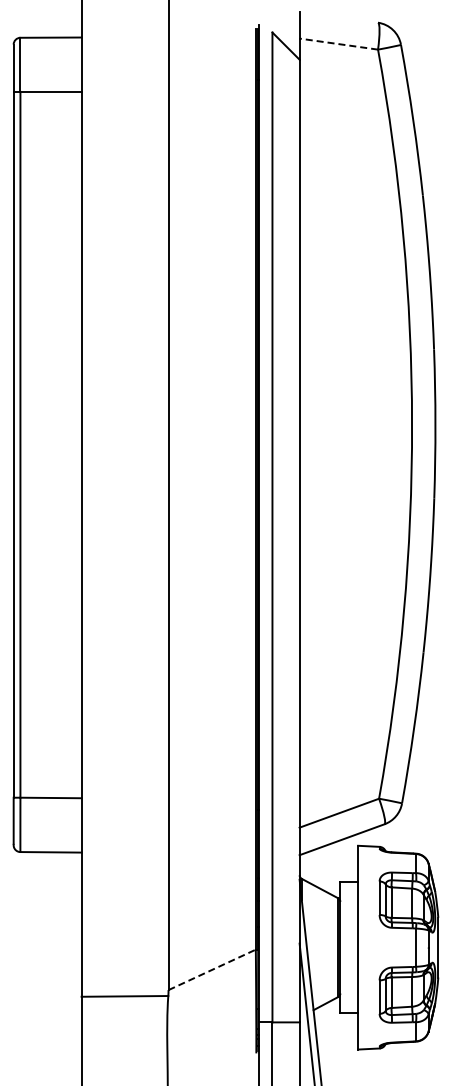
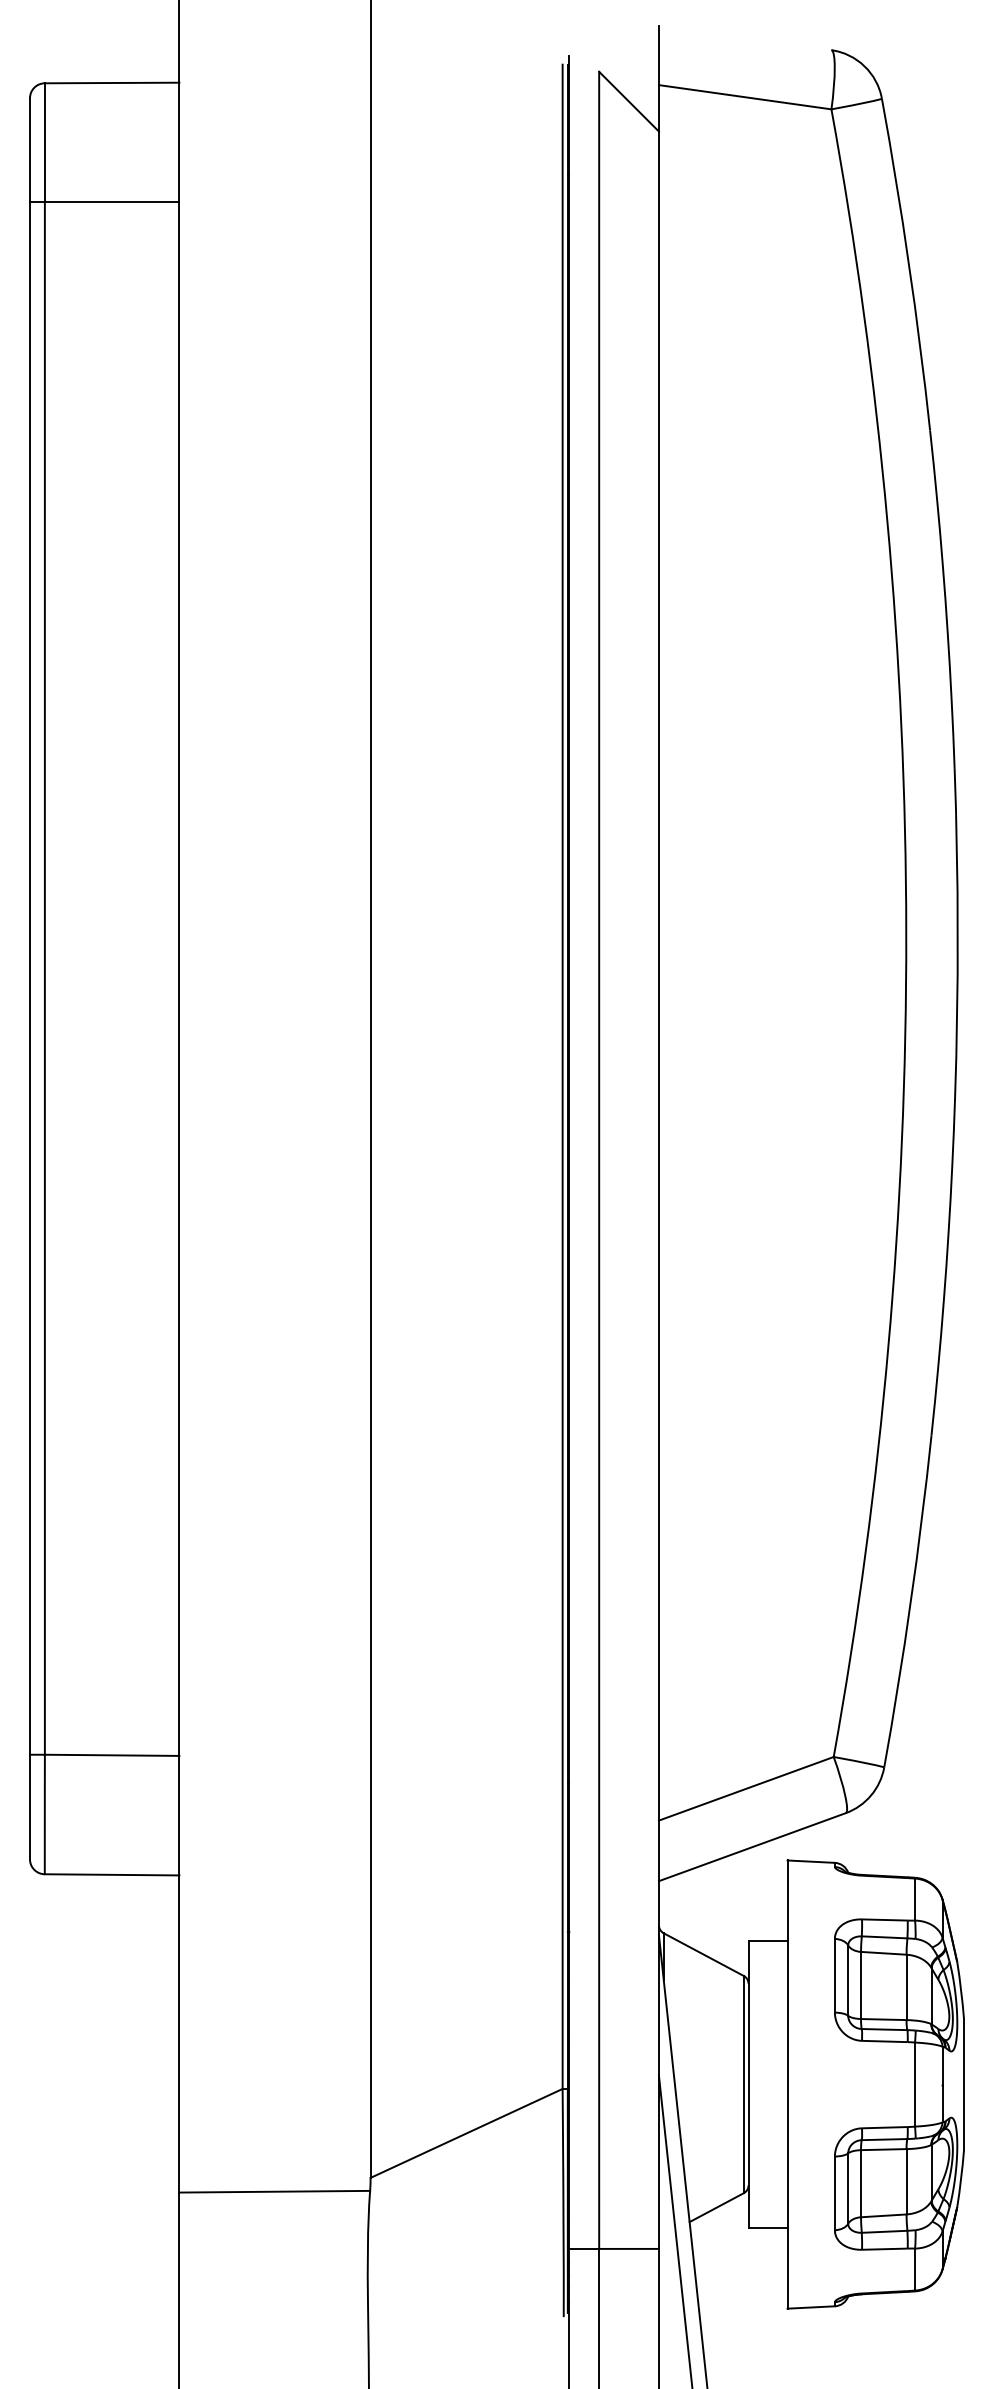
line: (338, 44) -> (744, 98), dashed -> solid
line: (212, 969) -> (467, 2132), dashed -> solid

